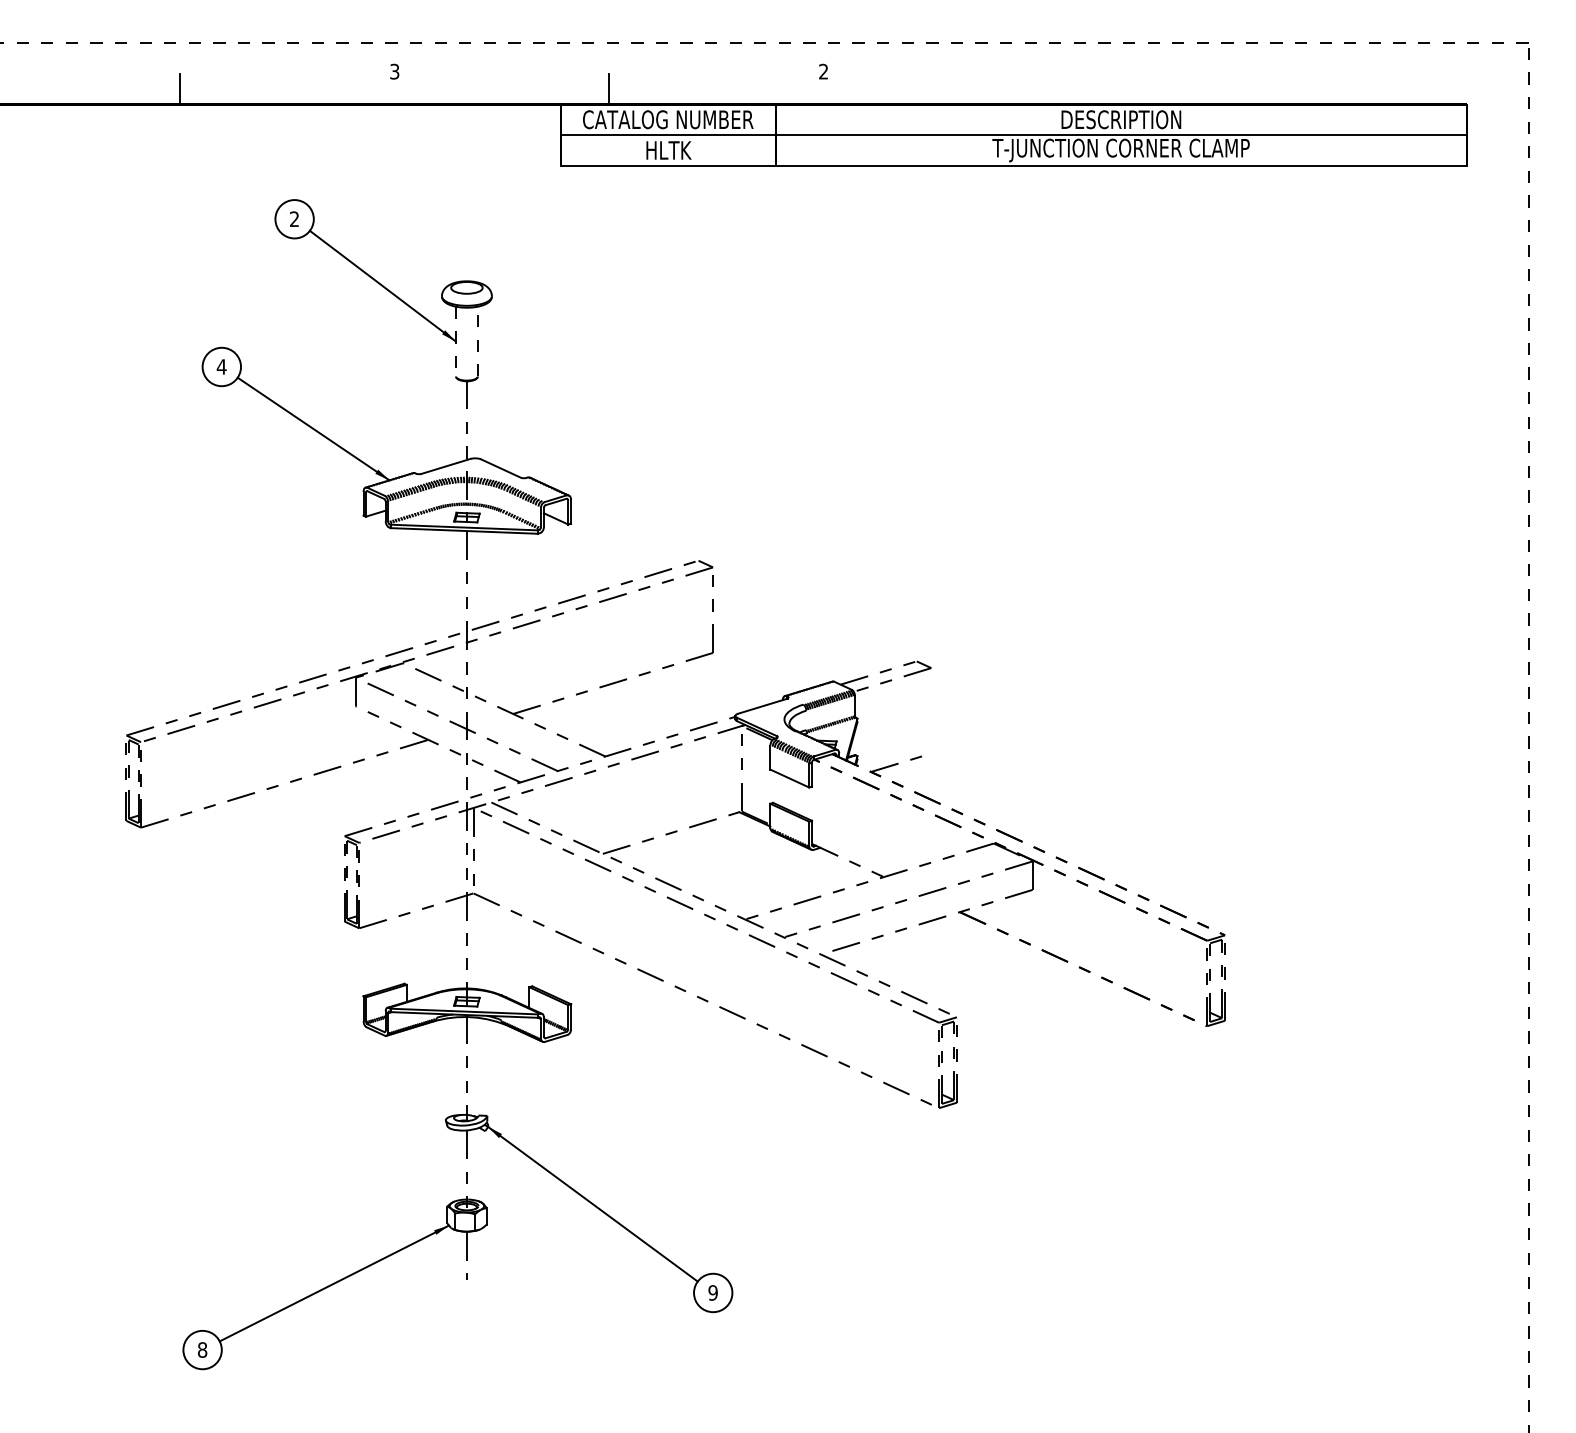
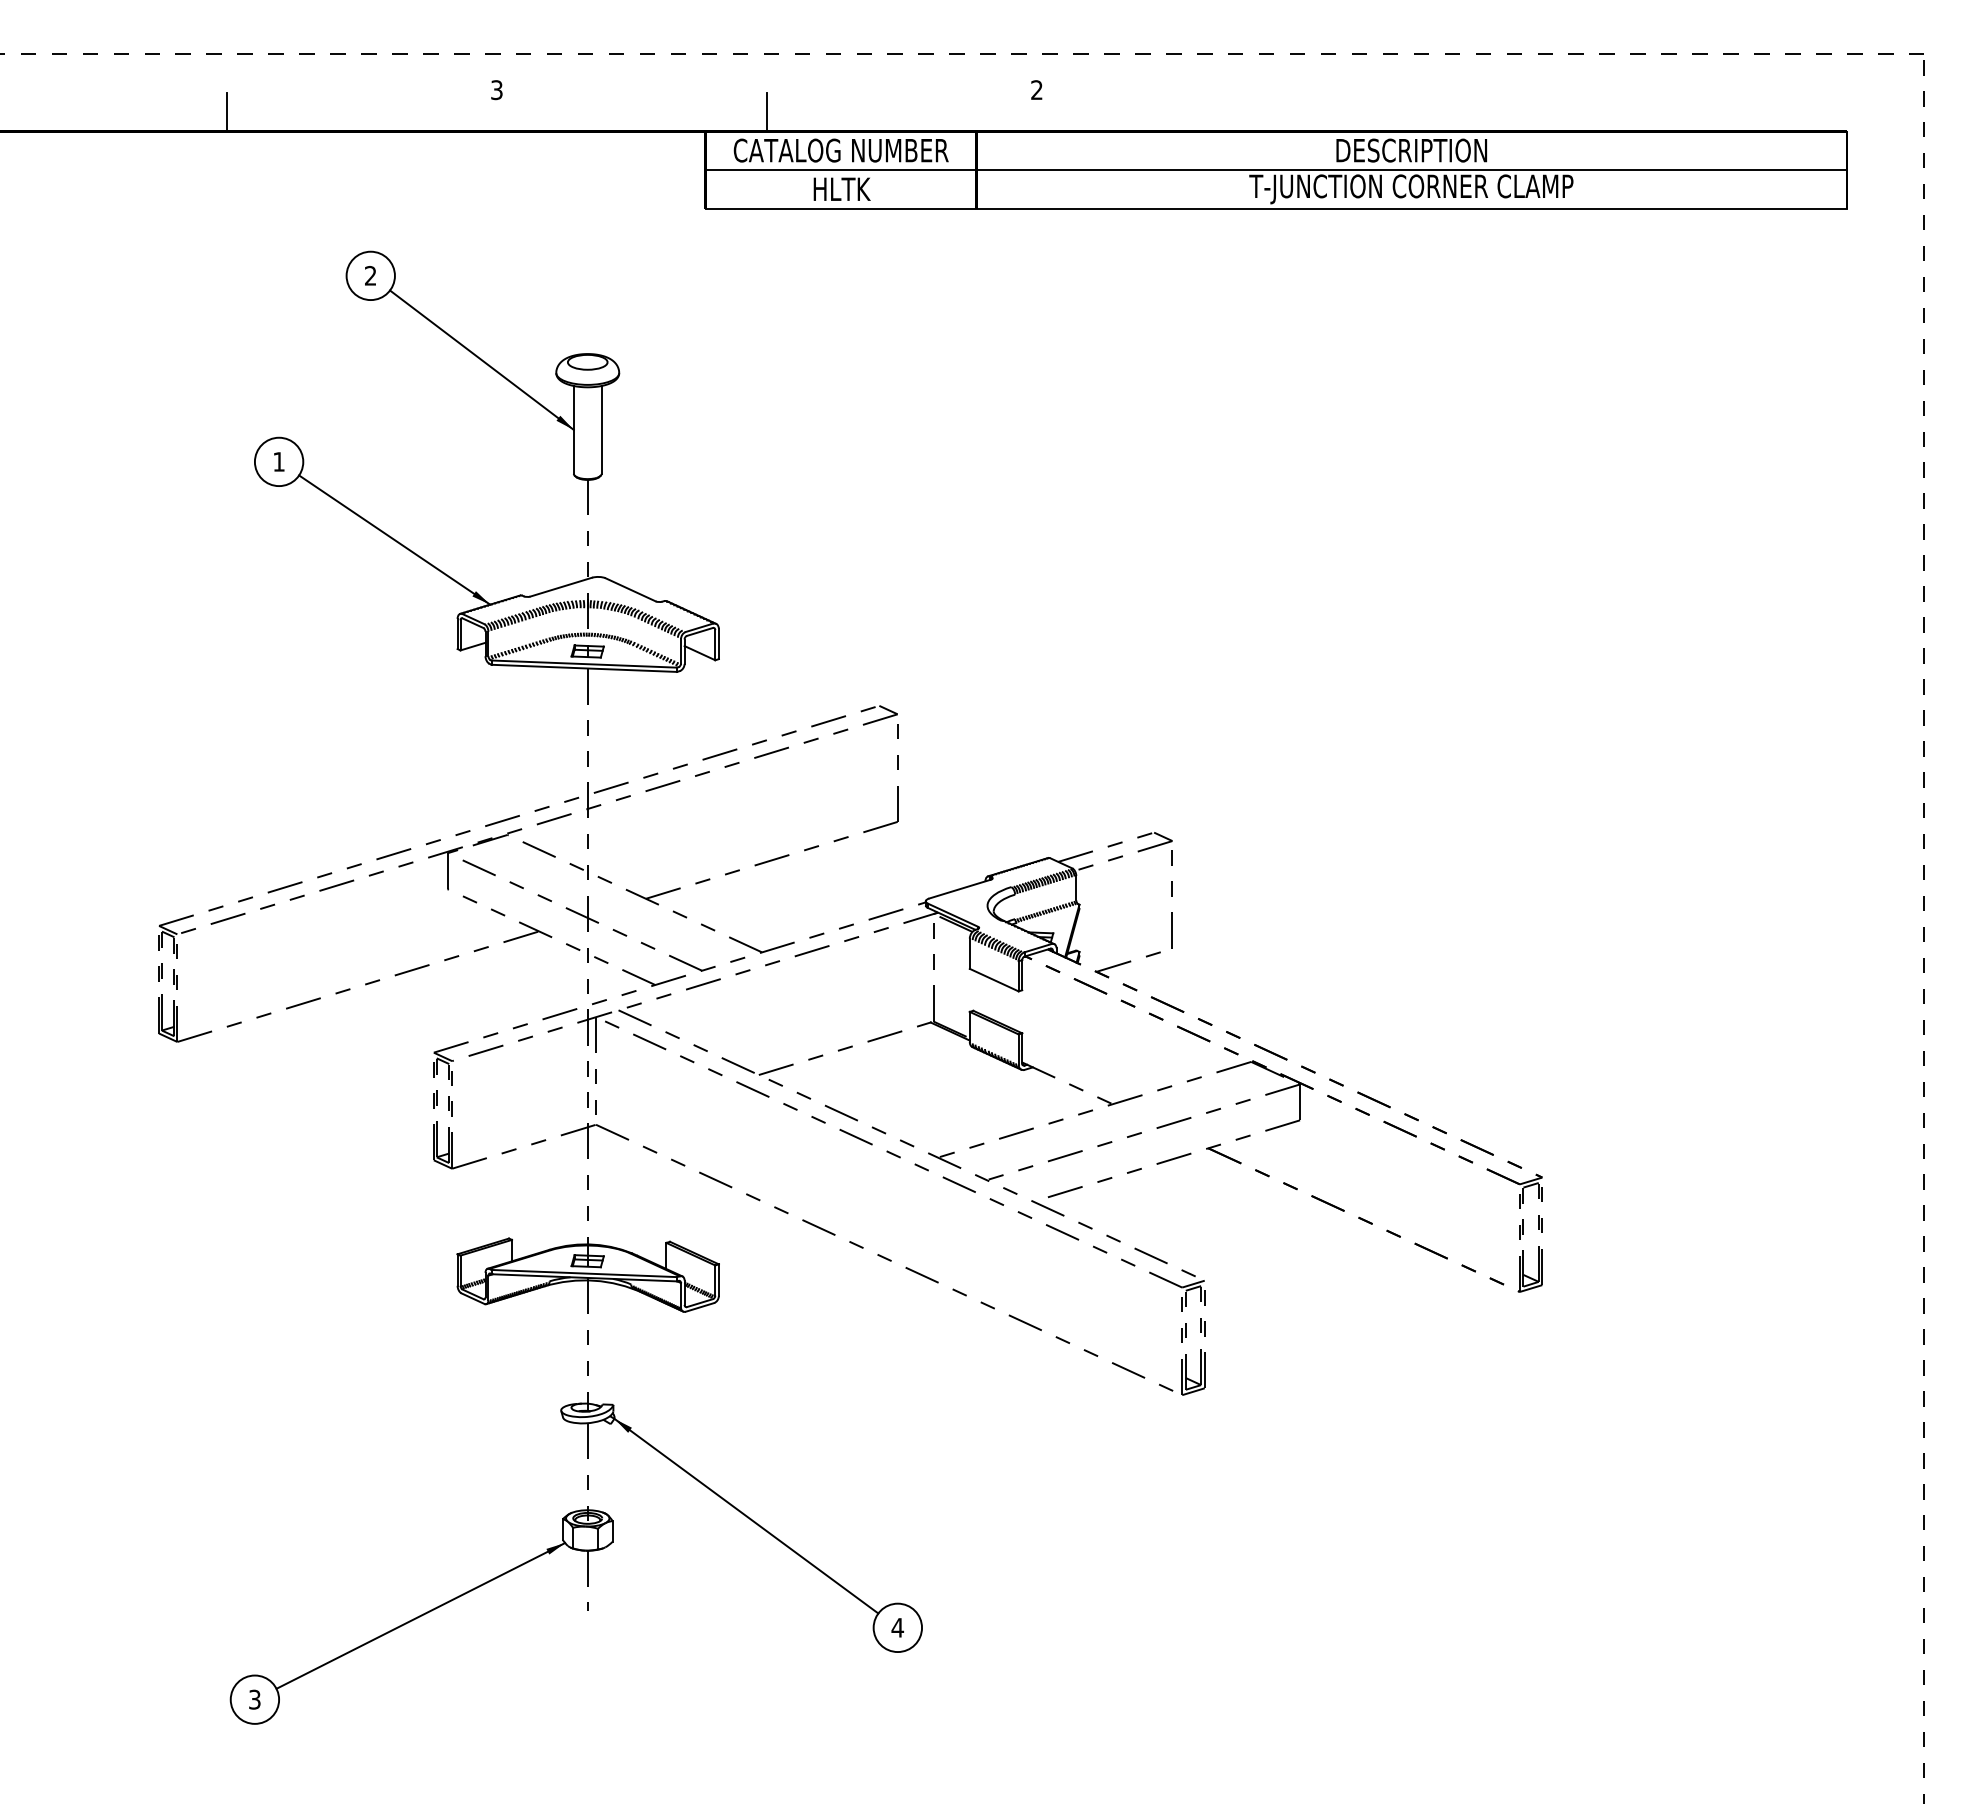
line: (455, 341) -> (573, 429), dashed -> solid
line: (477, 341) -> (601, 429), dashed -> solid
text: (221, 366) -> (278, 461), 4 -> 1
line: (930, 712) -> (1171, 896), added
text: (712, 1292) -> (897, 1627), 9 -> 4
text: (202, 1349) -> (254, 1699), 8 -> 3

